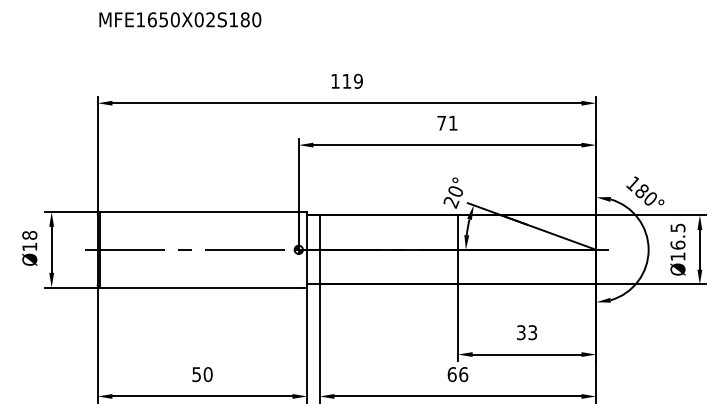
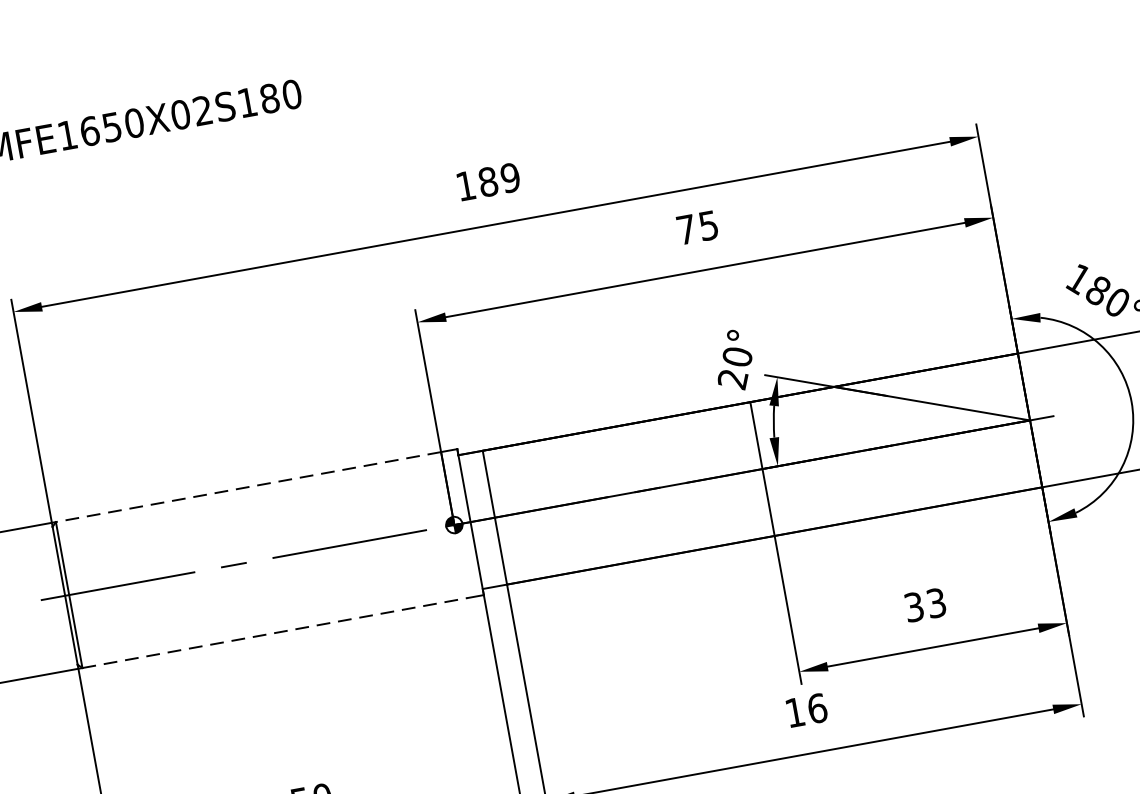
text: (346, 80) -> (487, 180), 119 -> 189
text: (453, 123) -> (709, 226), 71 -> 75
line: (198, 212) -> (247, 488), solid -> dashed
line: (199, 287) -> (275, 632), solid -> dashed
text: (451, 374) -> (793, 712), 66 -> 16

